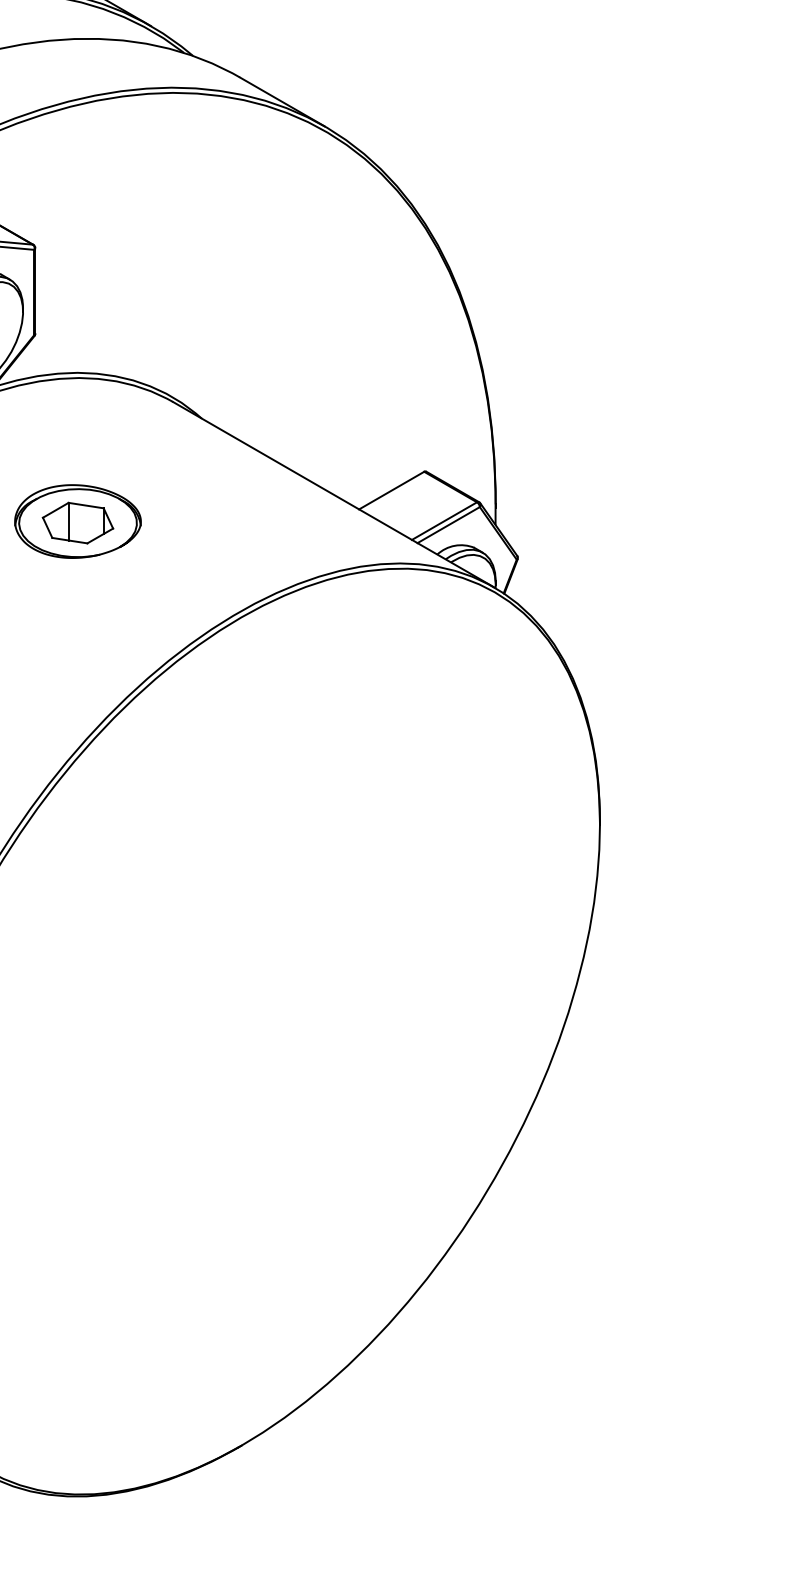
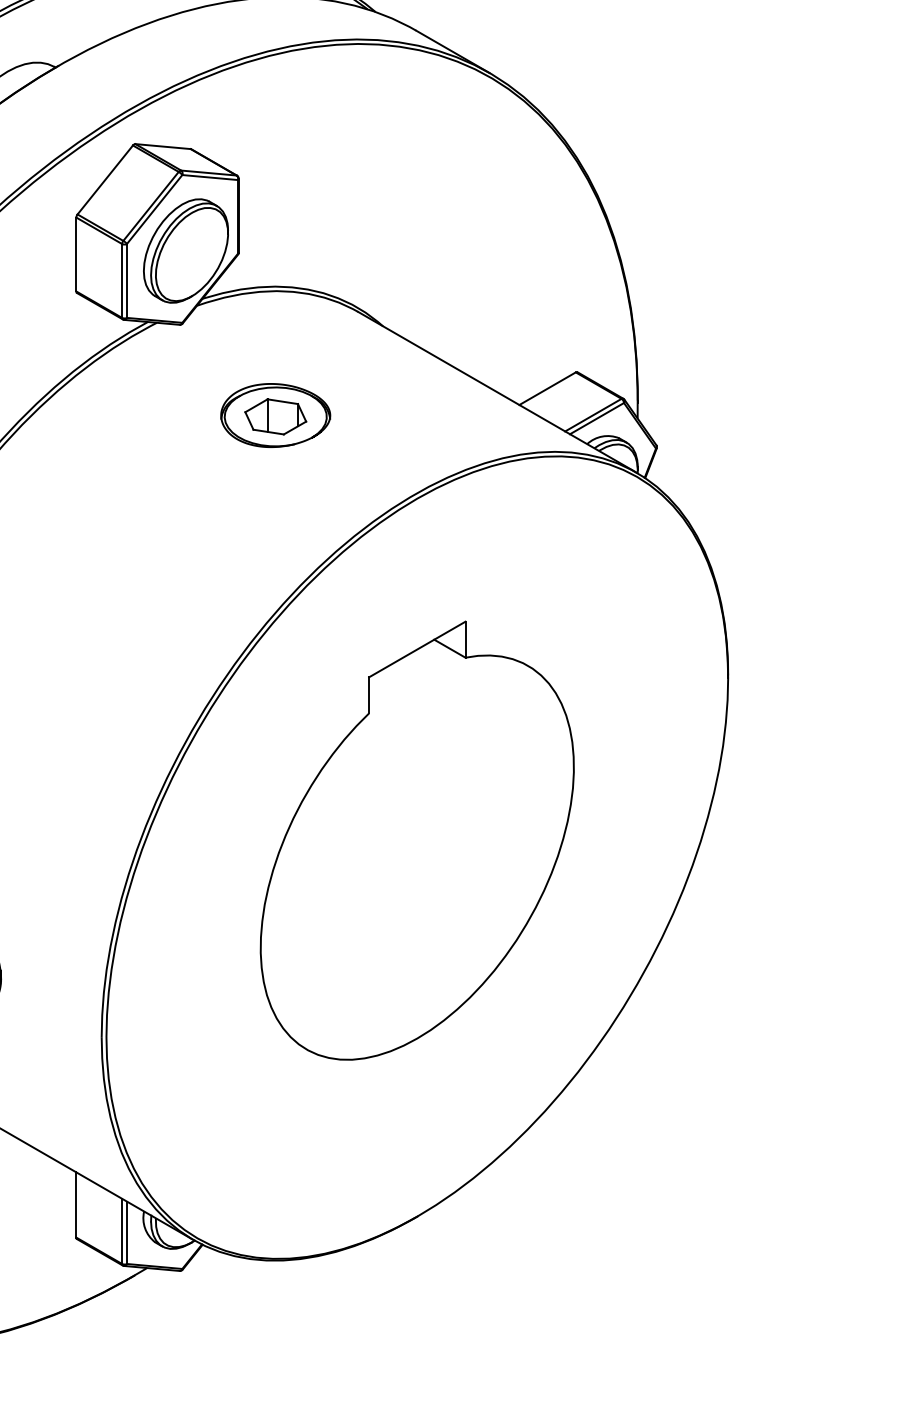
part: (240, 1011) -> (416, 840), added

